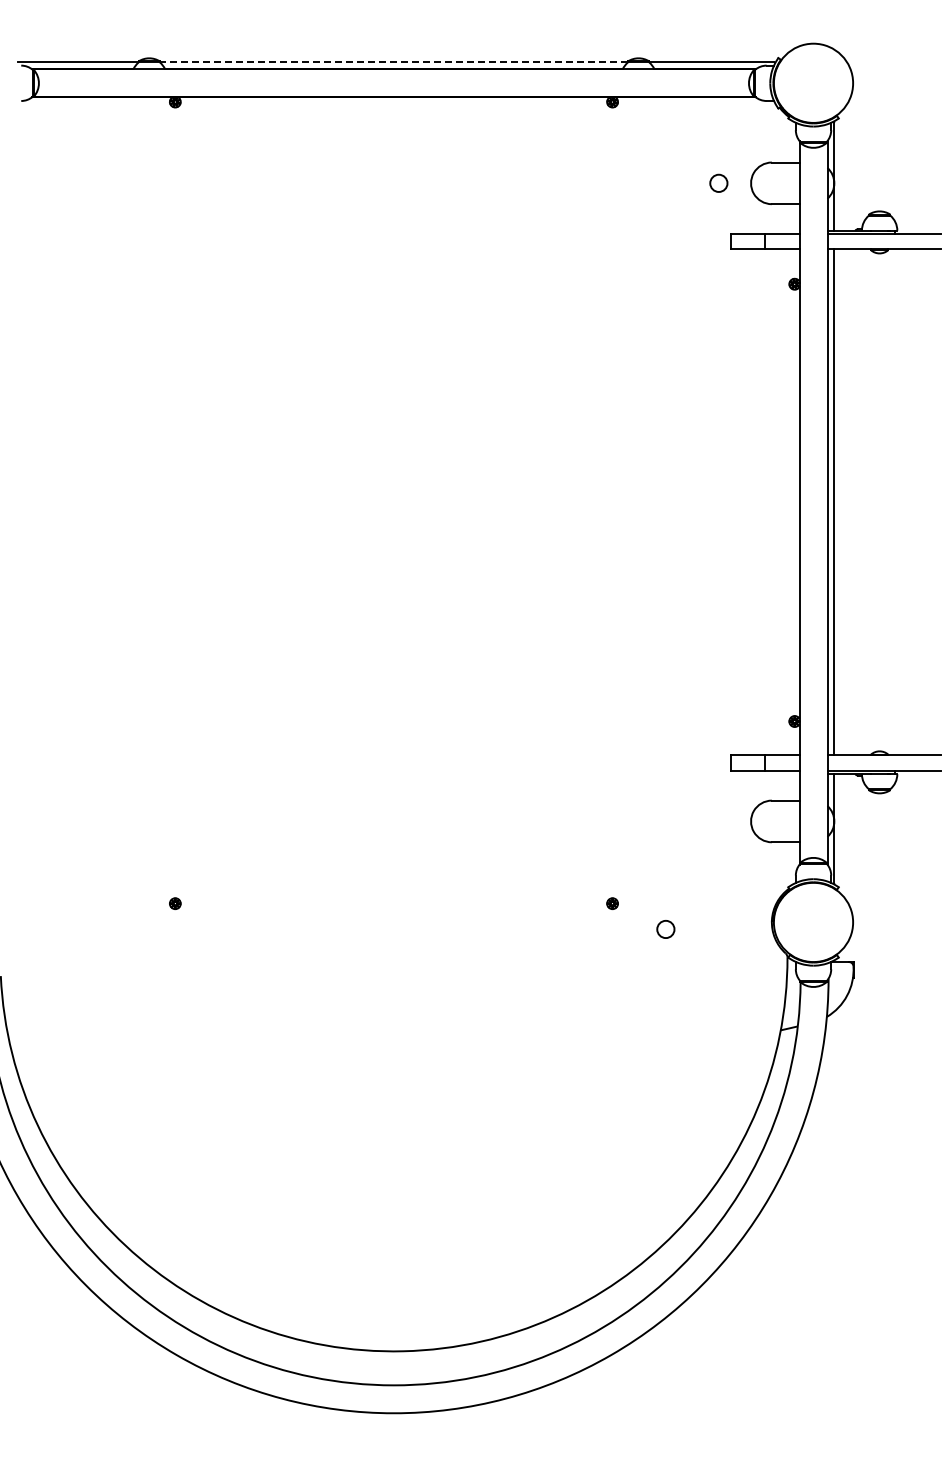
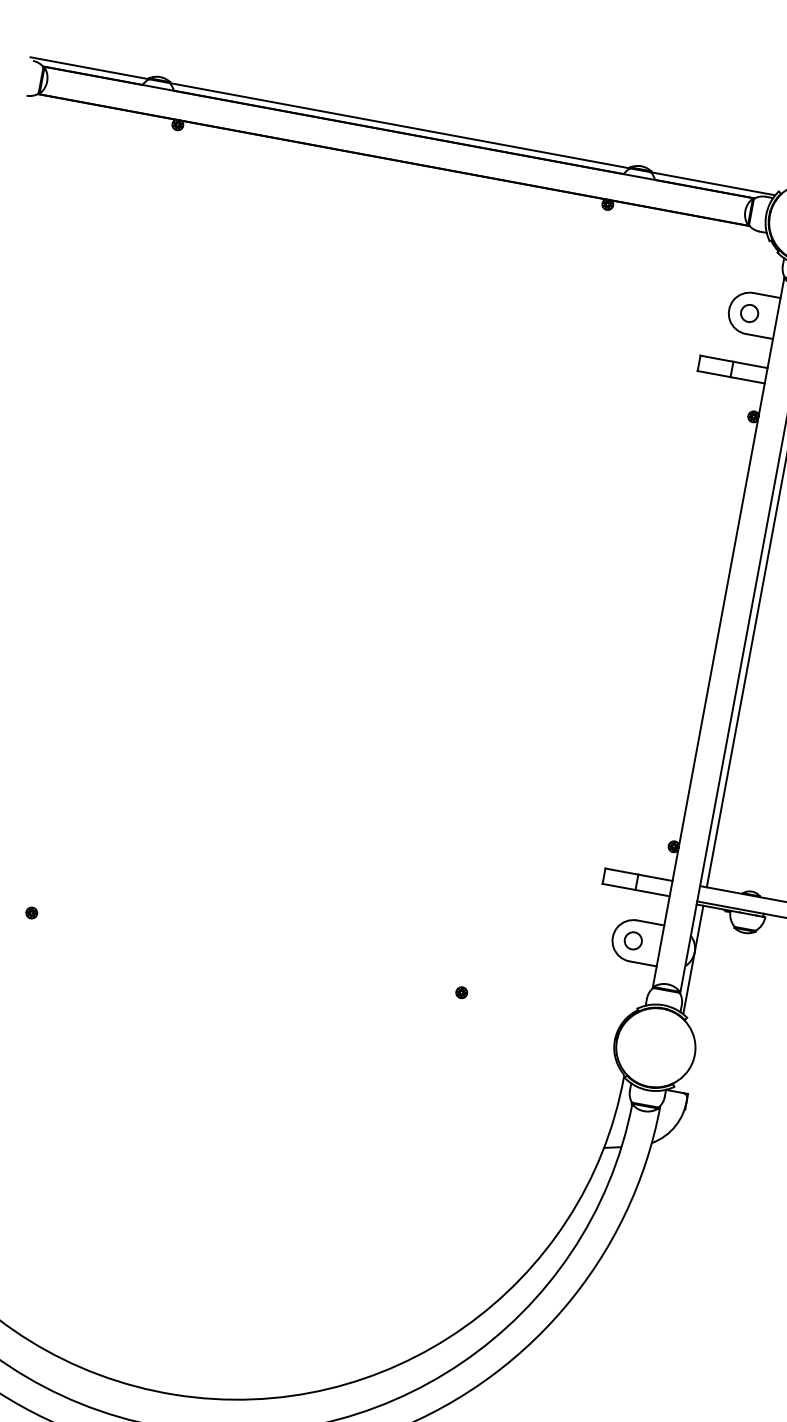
line: (393, 62) -> (399, 125), dashed -> solid
circle: (718, 182) -> (749, 312), moved
circle: (665, 929) -> (632, 940), moved

